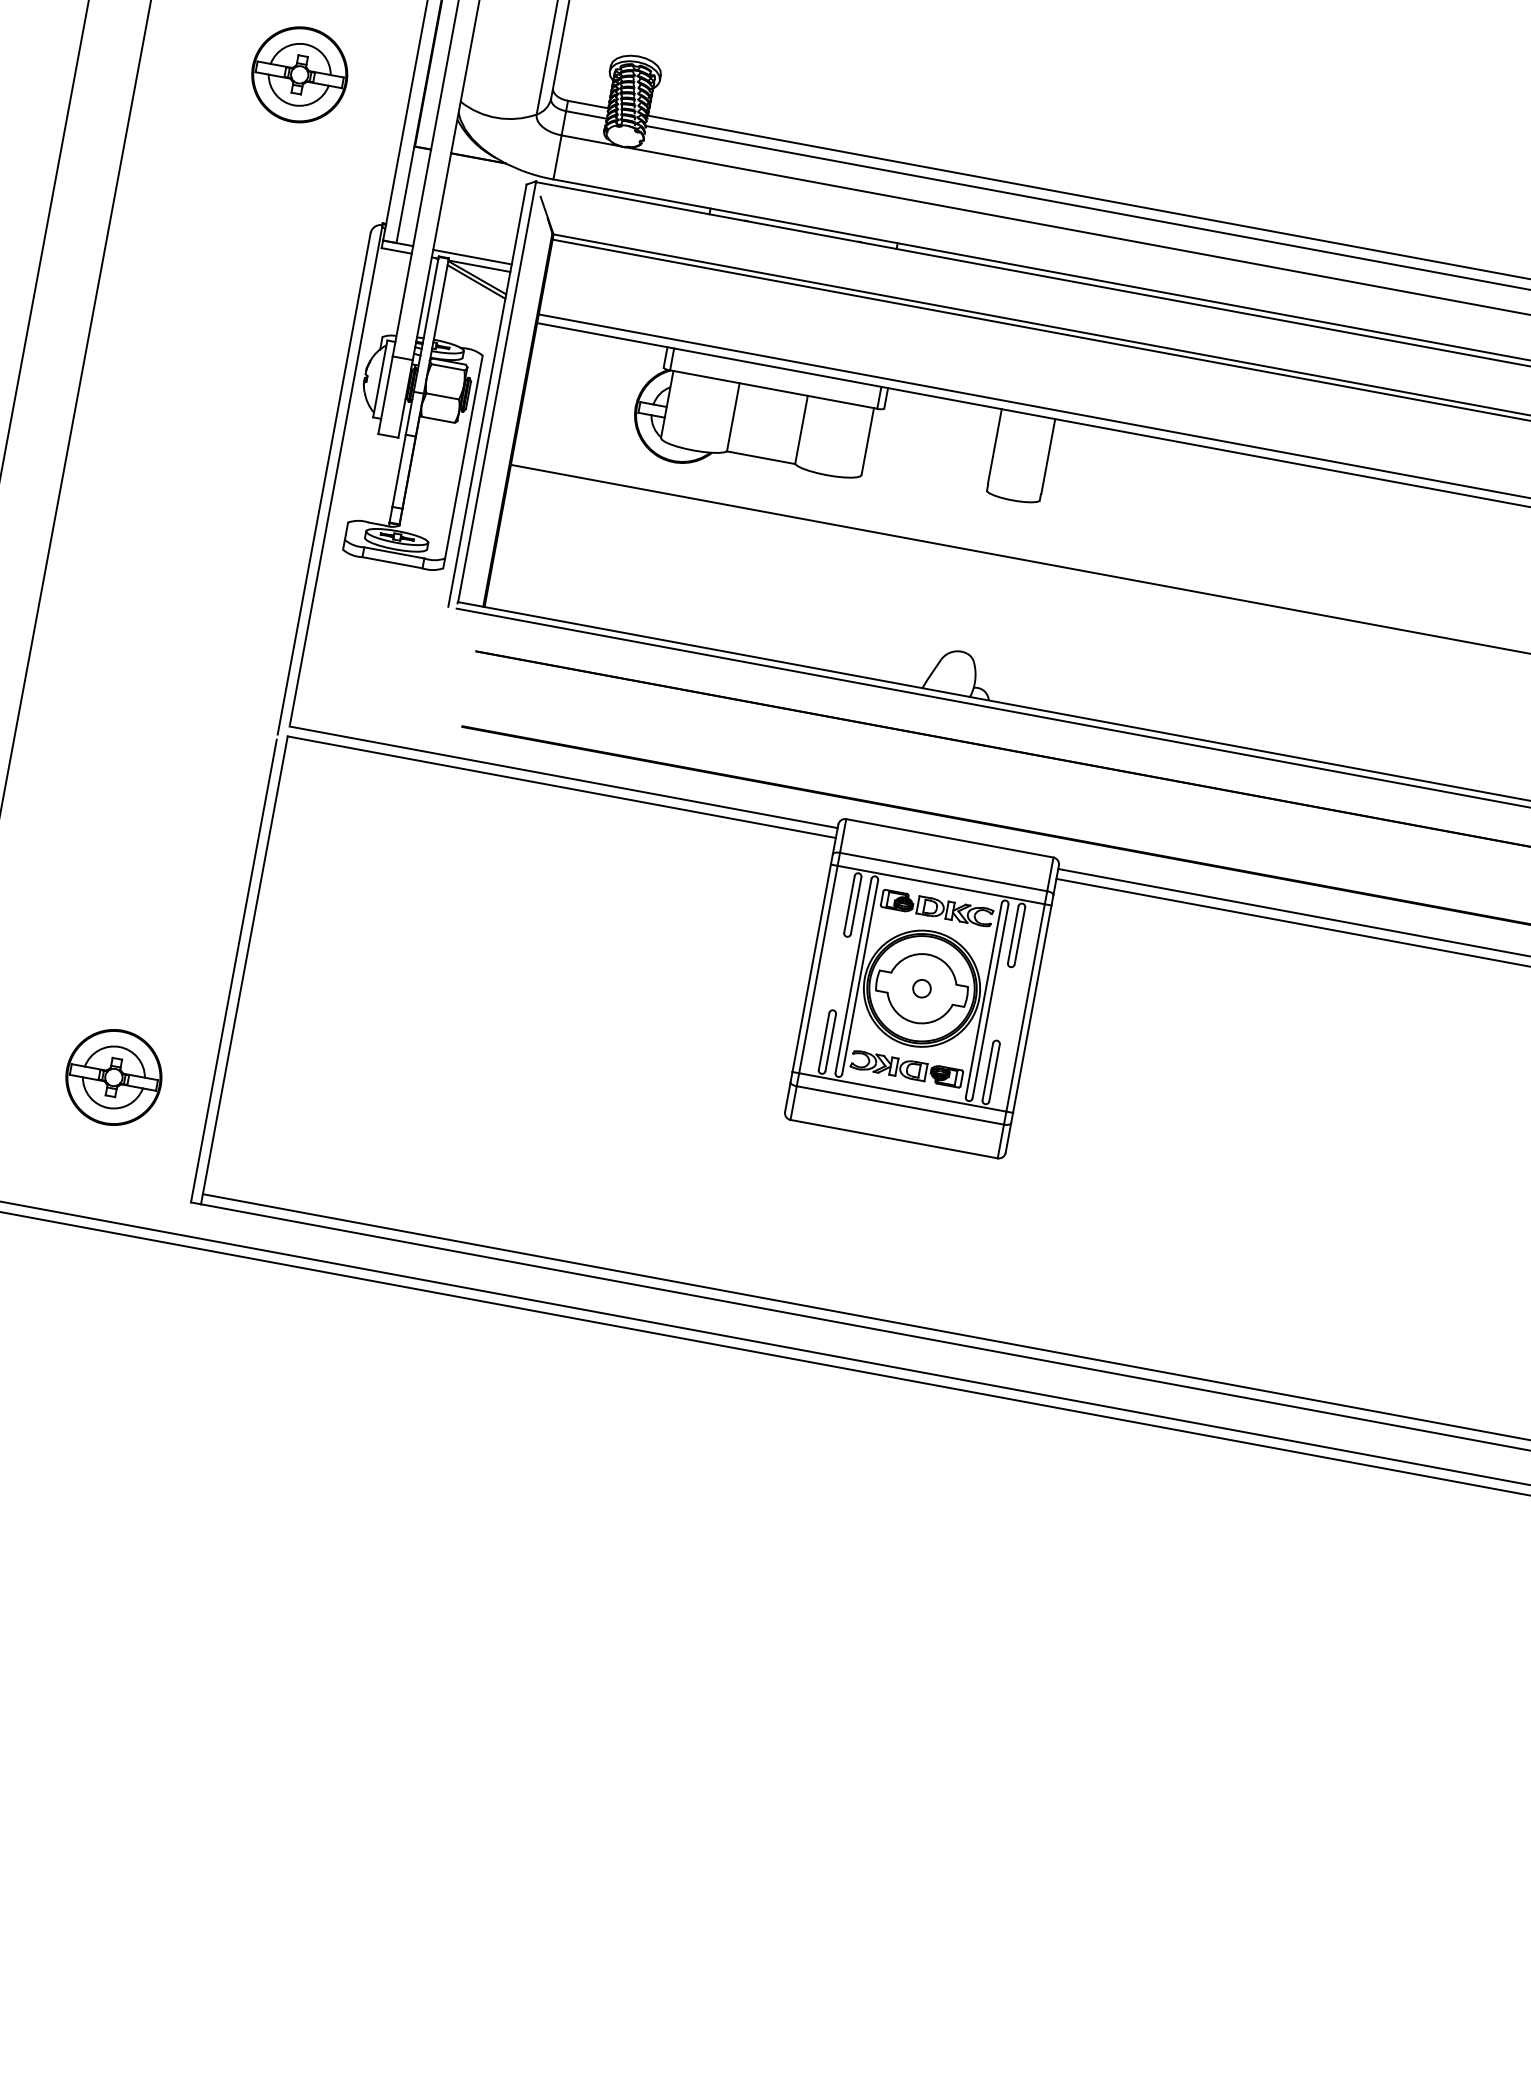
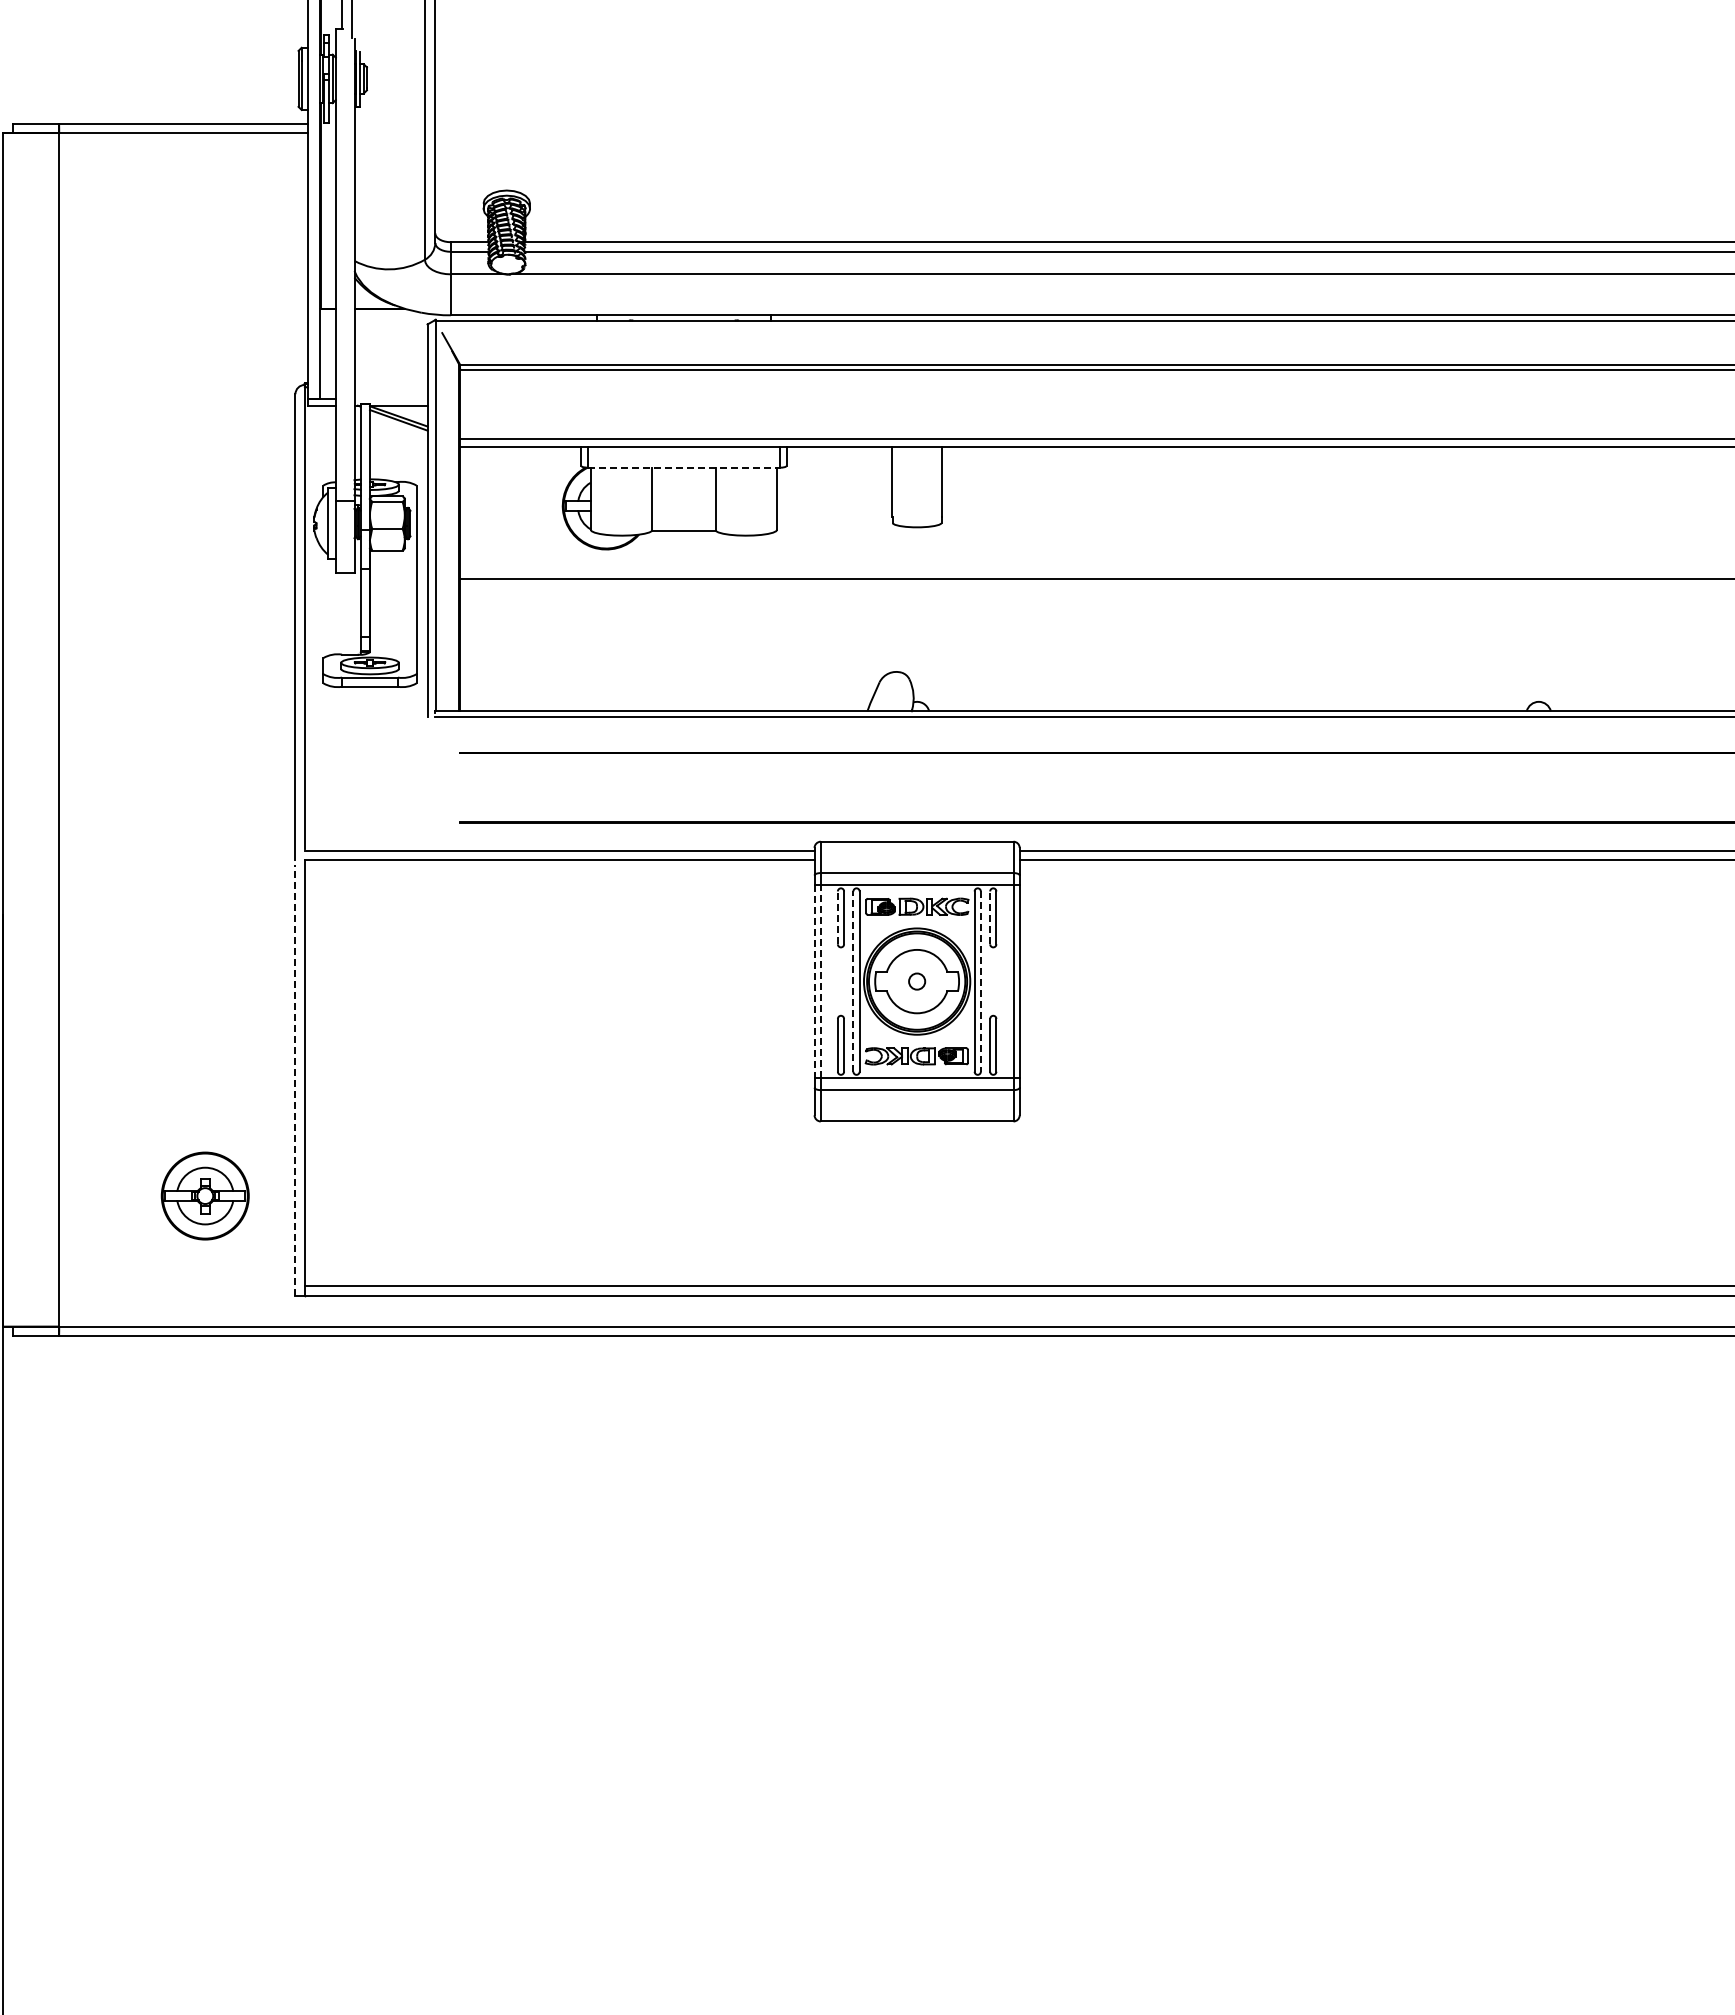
part: (298, 74) -> (204, 263), removed
line: (471, 256) -> (390, 398), removed
line: (774, 389) -> (684, 467), solid -> dashed
line: (849, 903) -> (837, 917), solid -> dashed
line: (1013, 934) -> (990, 917), solid -> dashed
line: (811, 969) -> (814, 982), solid -> dashed
line: (818, 969) -> (820, 981), solid -> dashed
line: (234, 970) -> (295, 1079), solid -> dashed
line: (853, 975) -> (853, 981), solid -> dashed
line: (989, 1002) -> (980, 982), solid -> dashed

